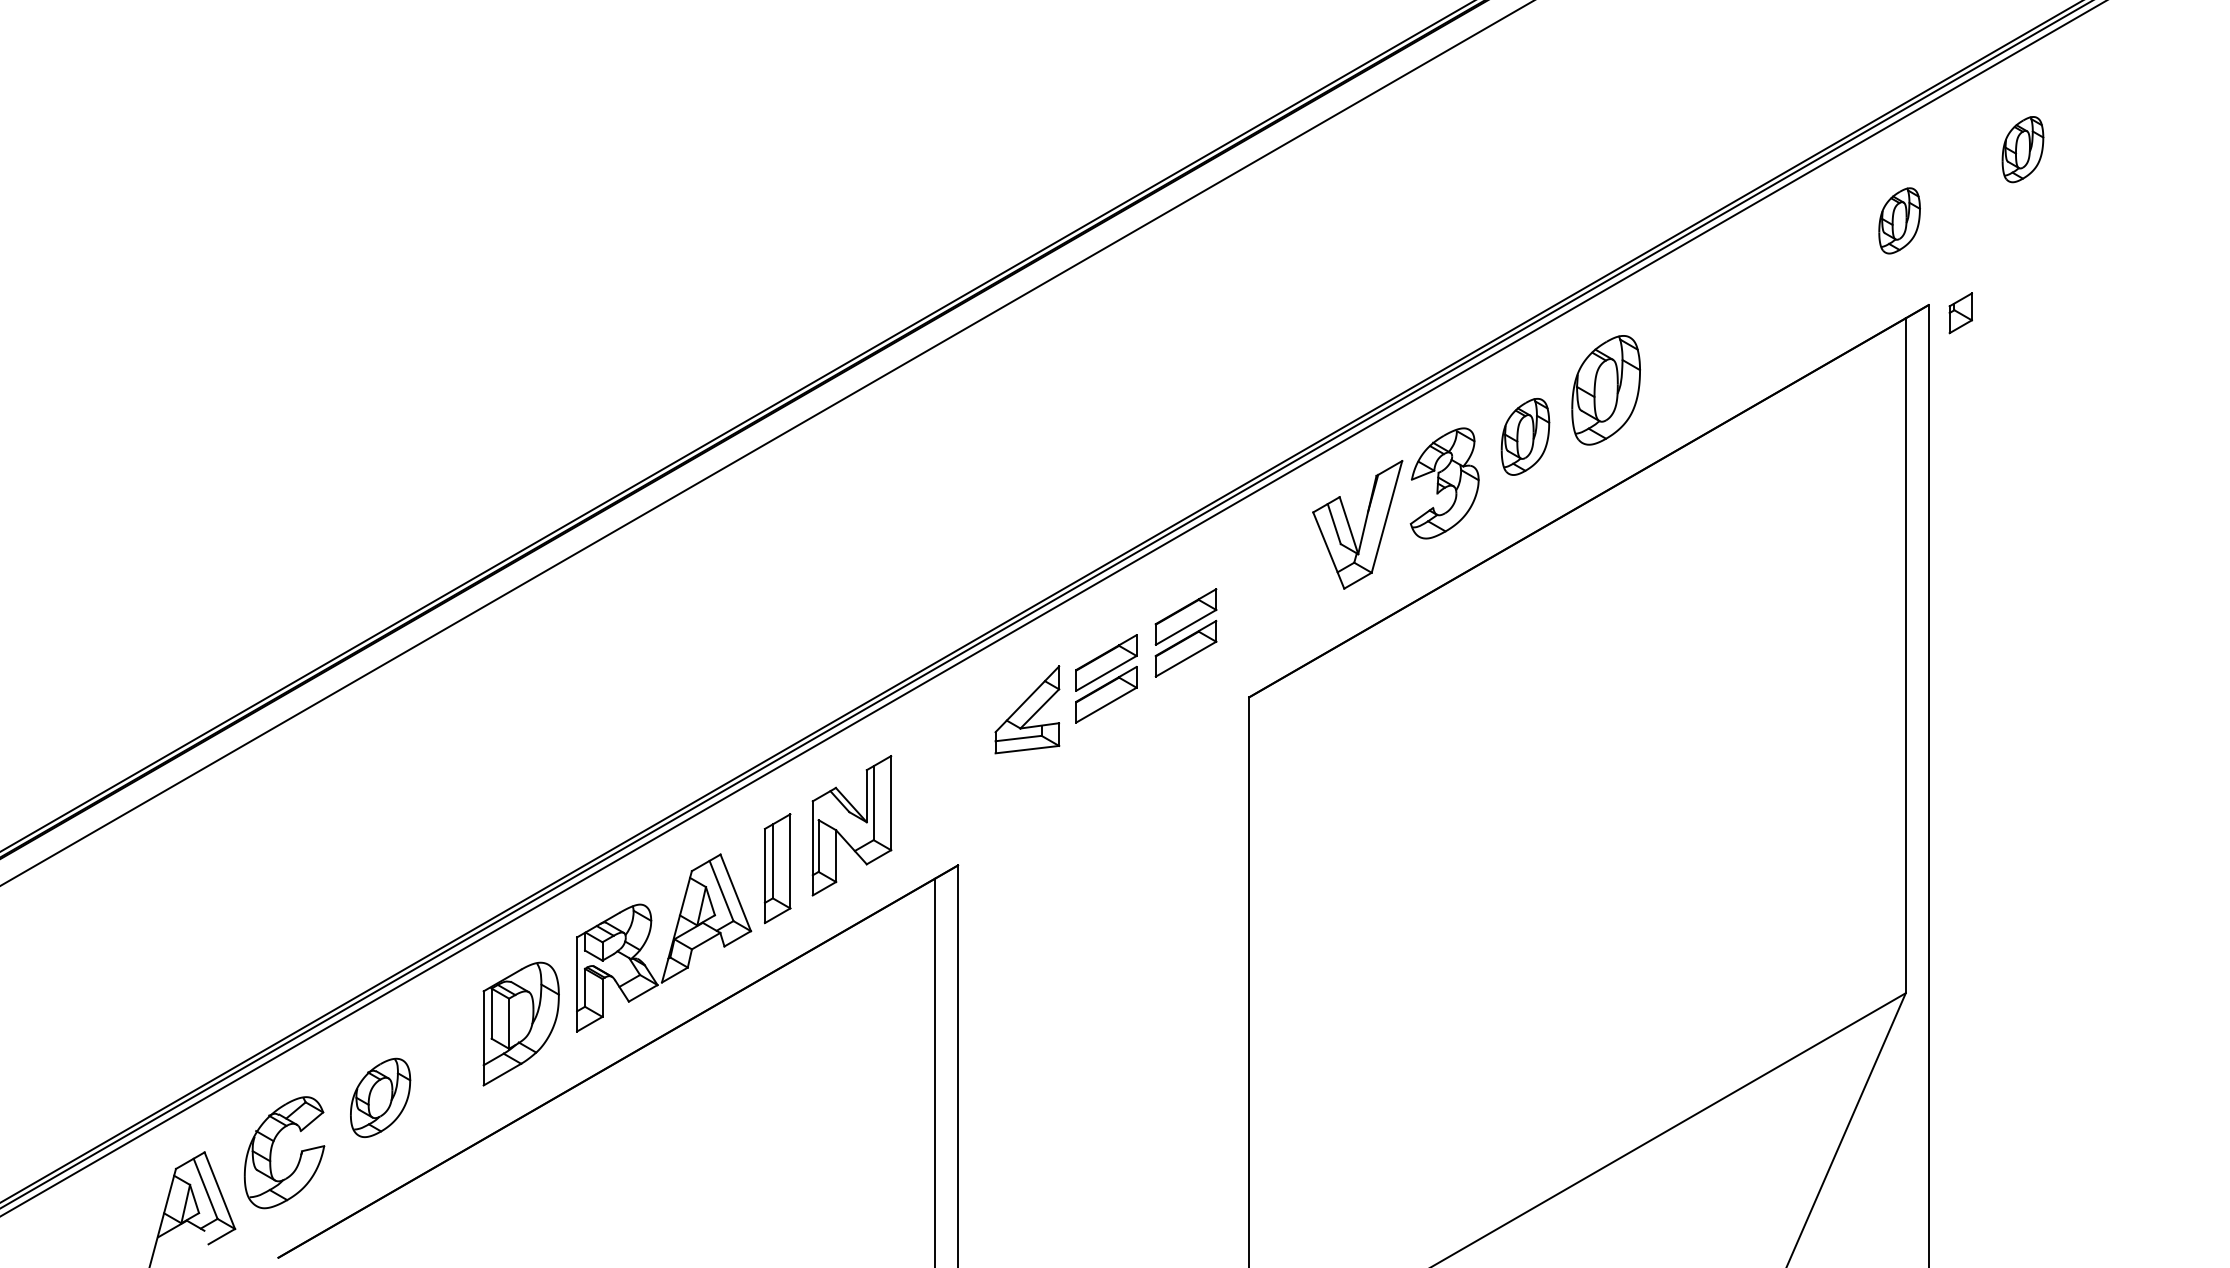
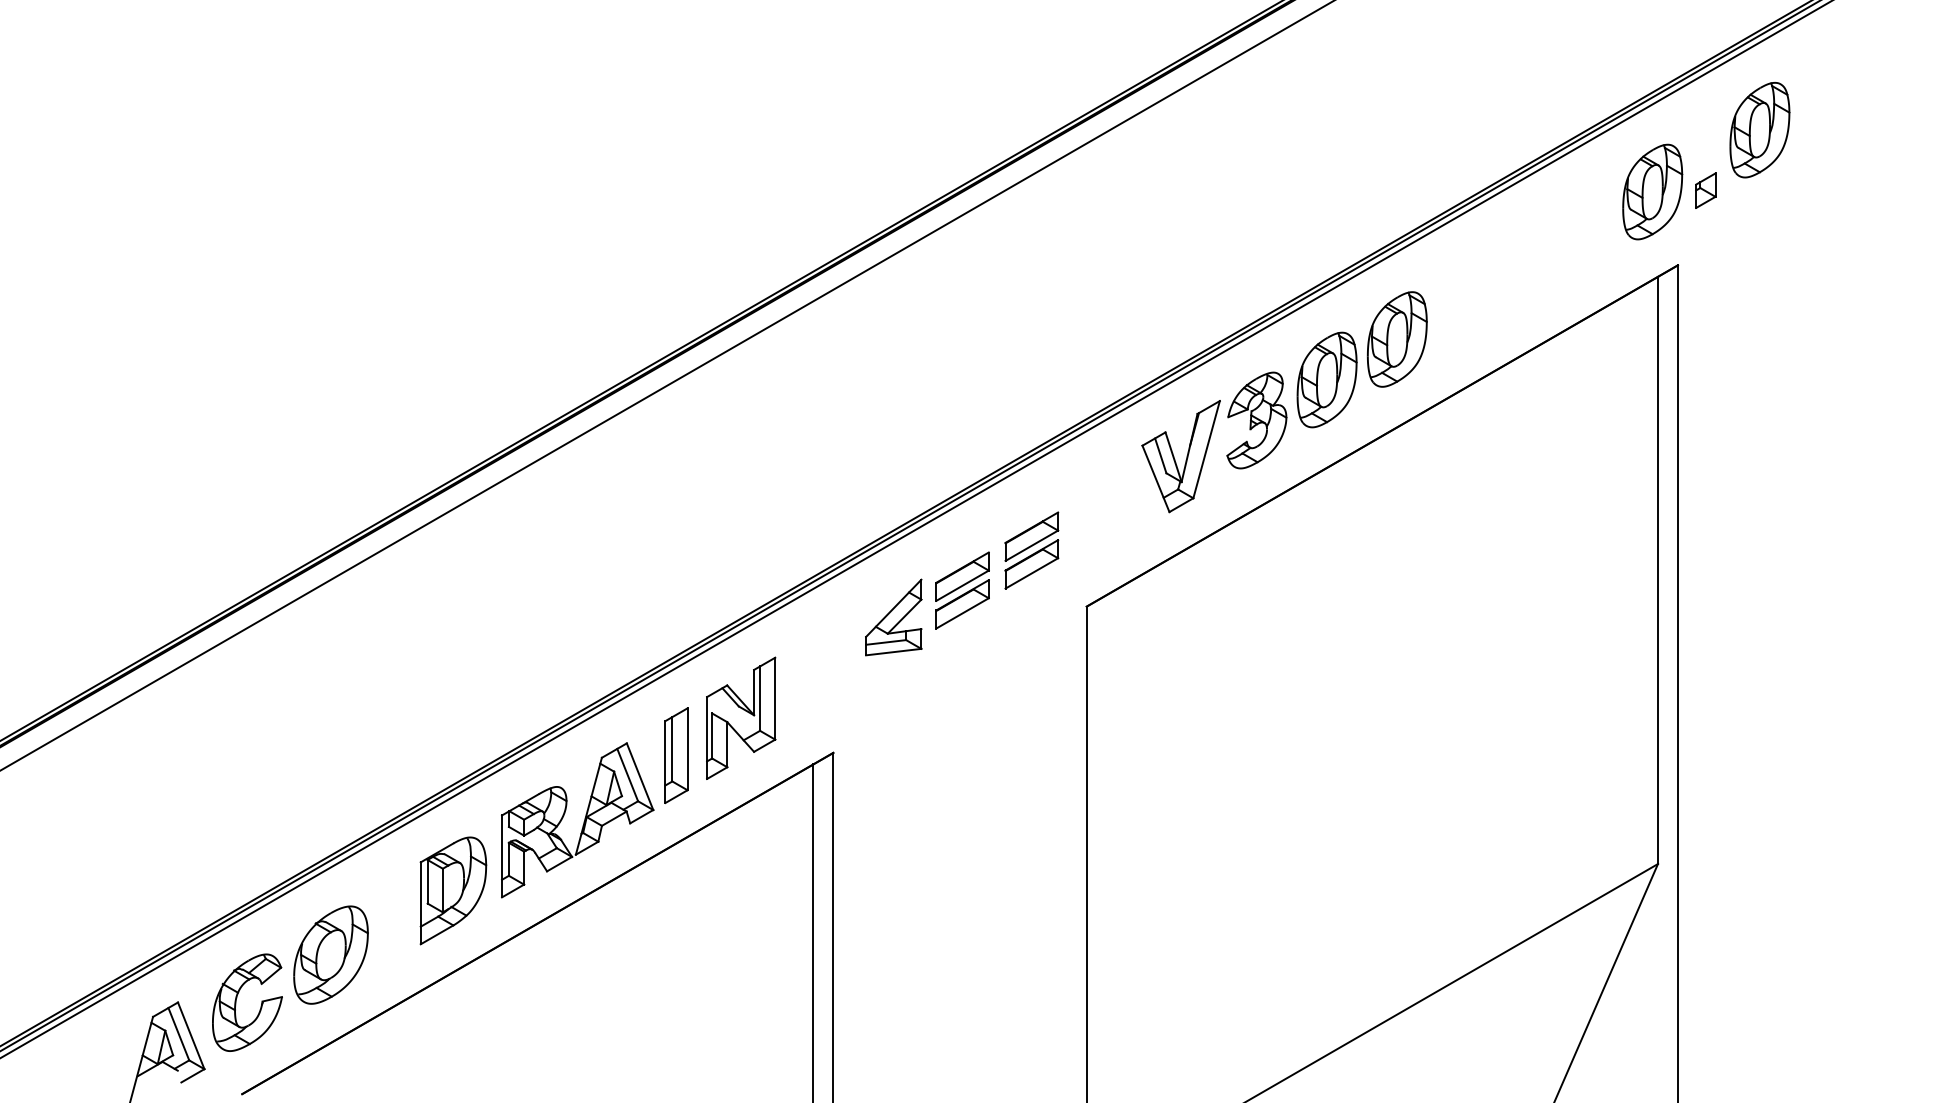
part: (2022, 149) -> (1759, 129), size x1.67
part: (1899, 220) -> (1652, 191), size x1.67
part: (1960, 313) -> (1705, 190), moved
part: (1525, 436) -> (1327, 379), size x1.43
part: (380, 1097) -> (330, 954), size x1.43

